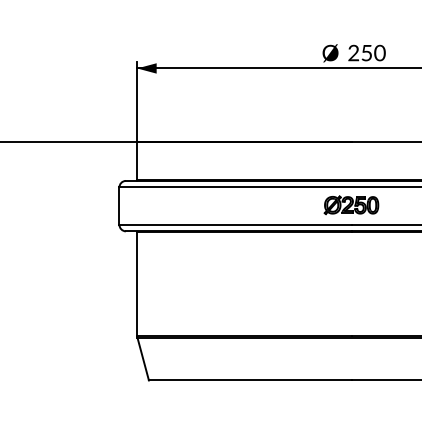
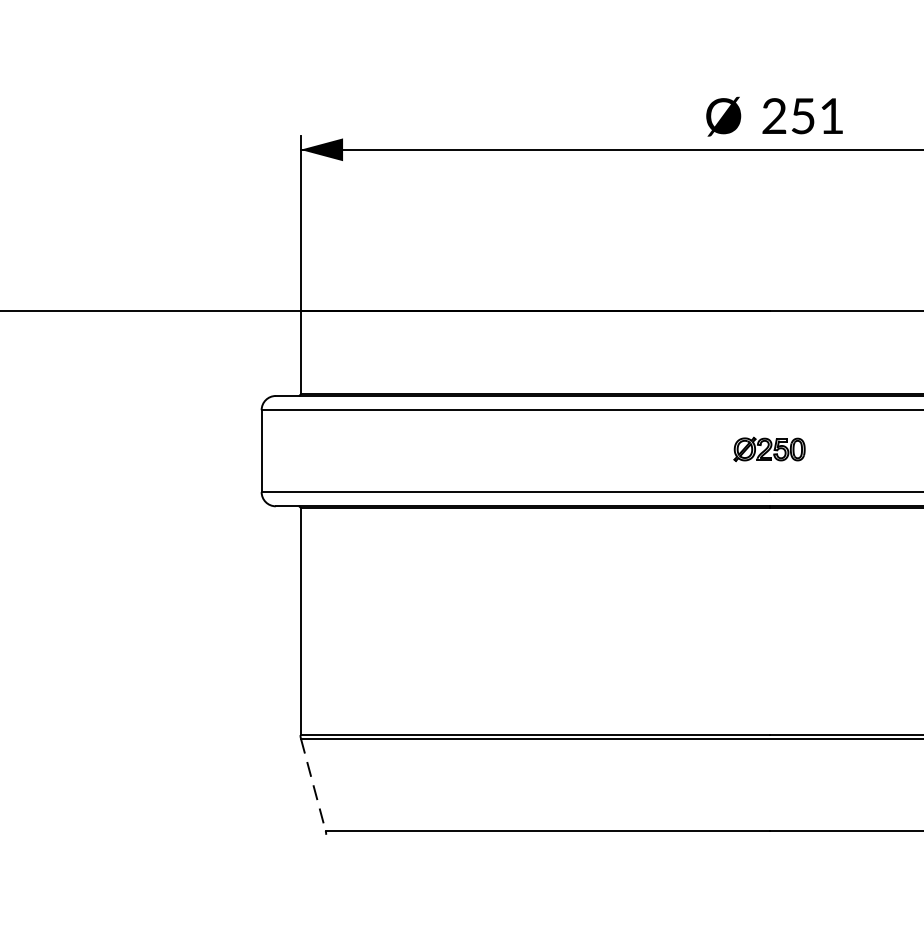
text: (379, 52) -> (830, 114), 250 -> 251
part: (351, 205) -> (769, 449), size x0.6
line: (143, 358) -> (314, 784), solid -> dashed

